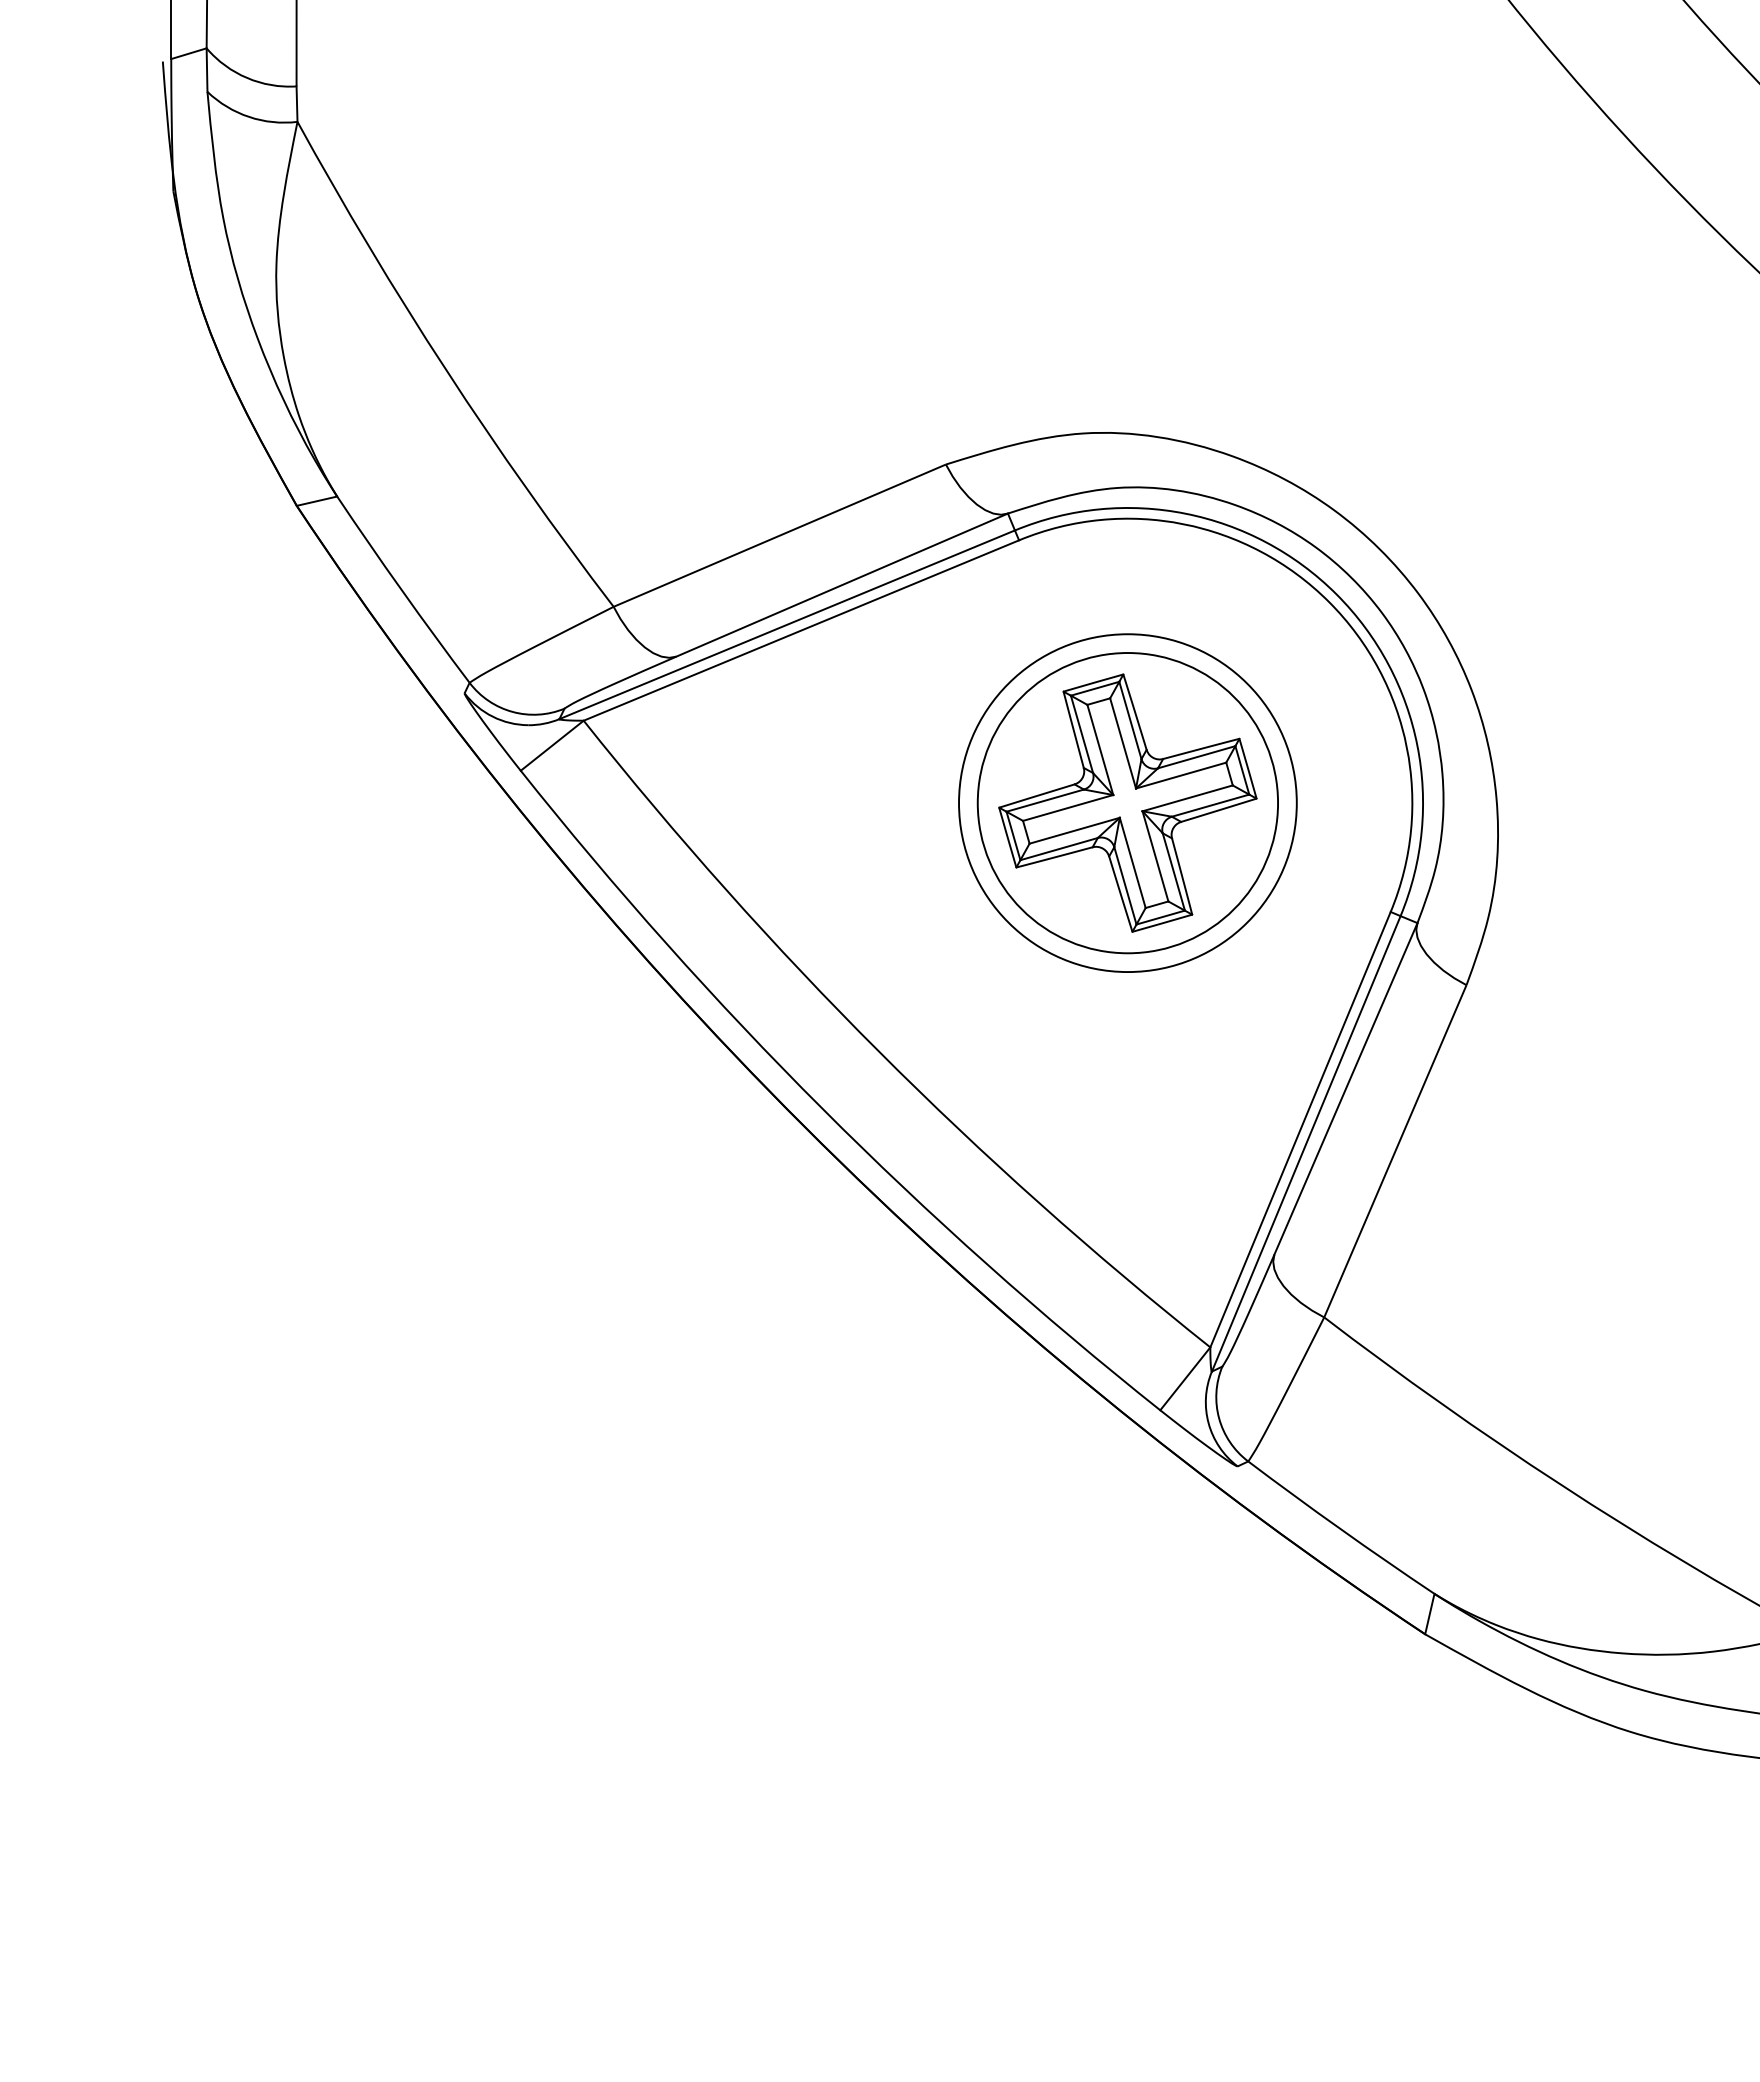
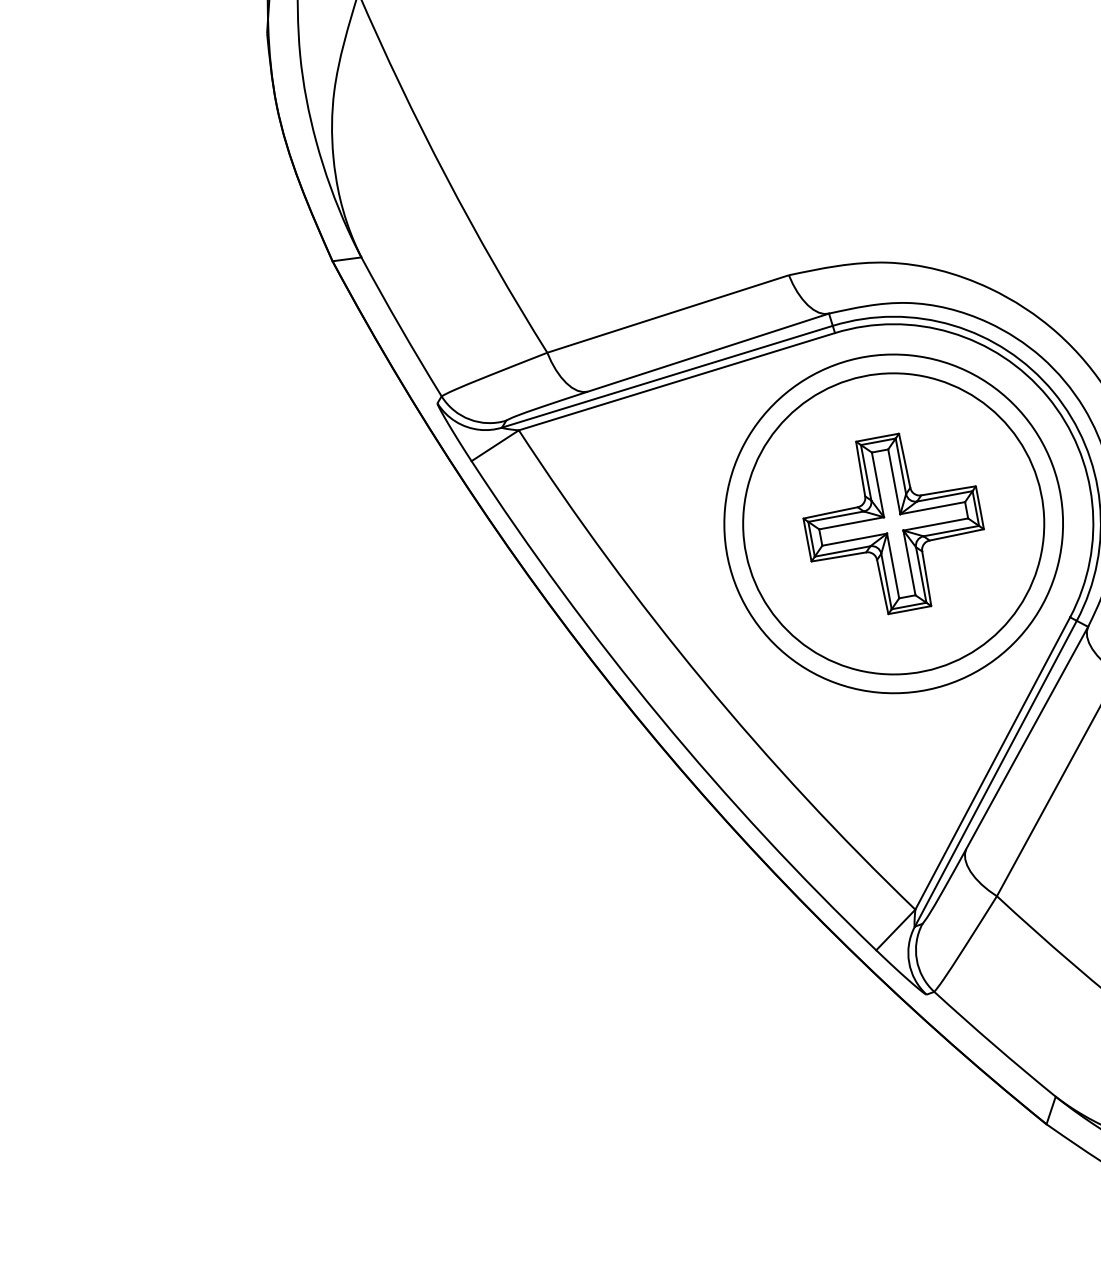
circle: (1127, 802) -> (893, 523), size x1.43
circle: (1127, 802) -> (893, 523), size x1.43

